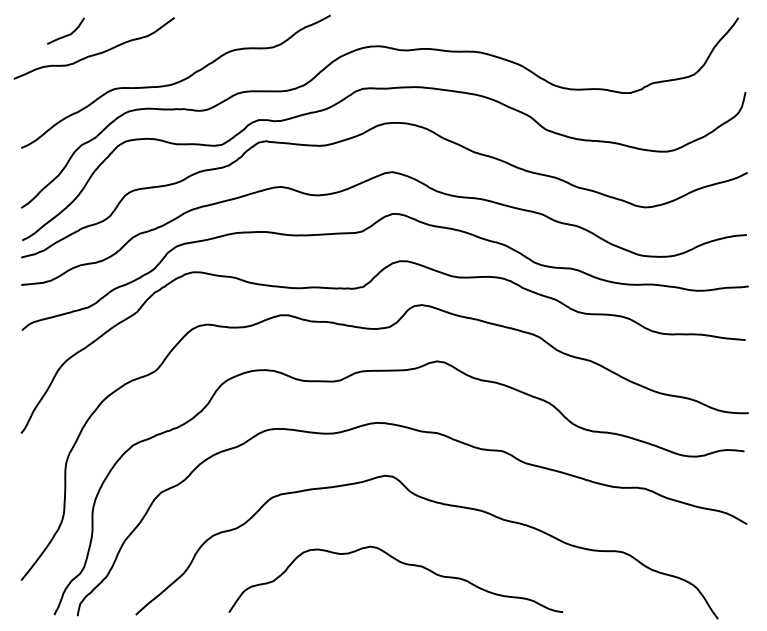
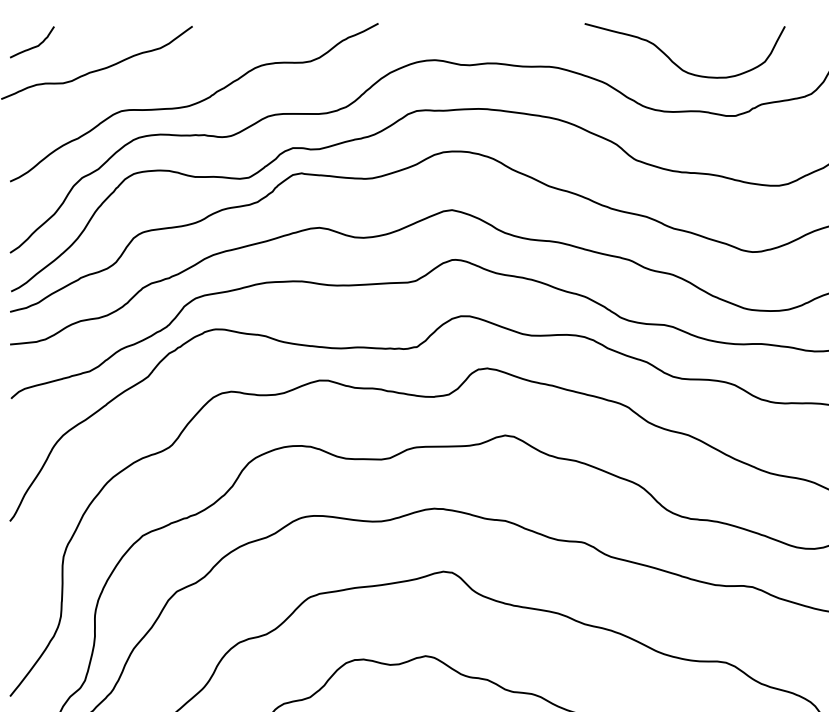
curve: (66, 34) -> (32, 46), moved
curve: (580, 48) -> (676, 62), added

